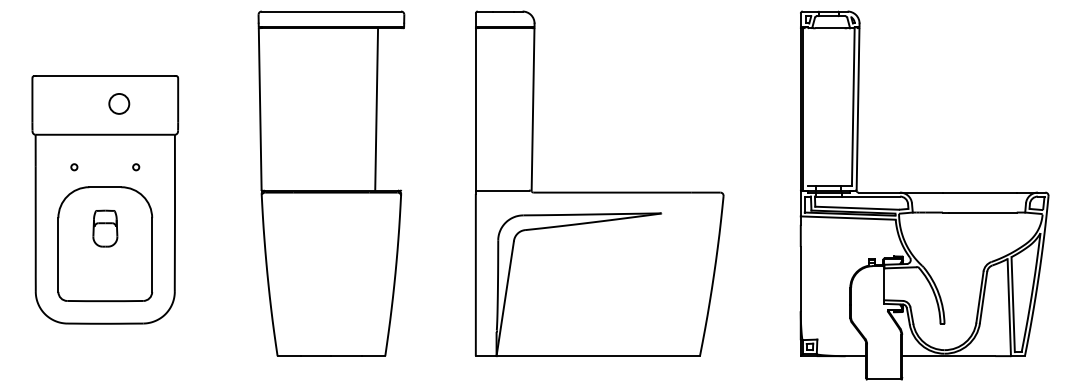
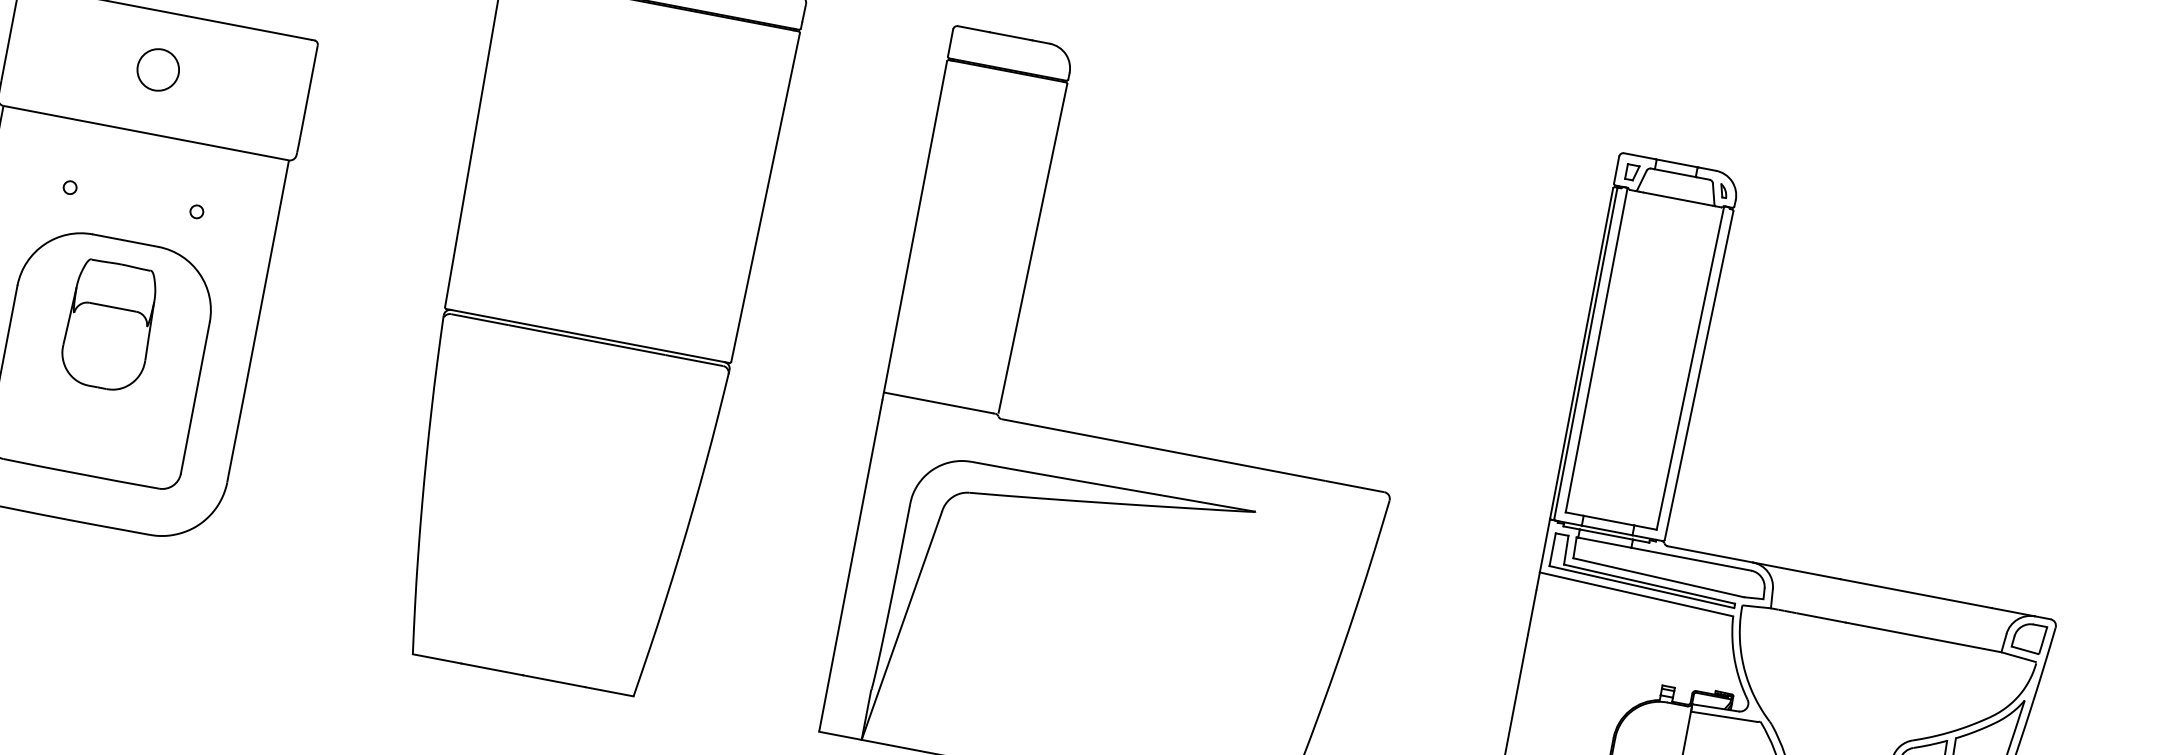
circle: (119, 103) -> (158, 69), moved
line: (807, 106) -> (1596, 349), added
line: (376, 109) -> (765, 197), moved
part: (105, 228) -> (110, 325), size x1.67

